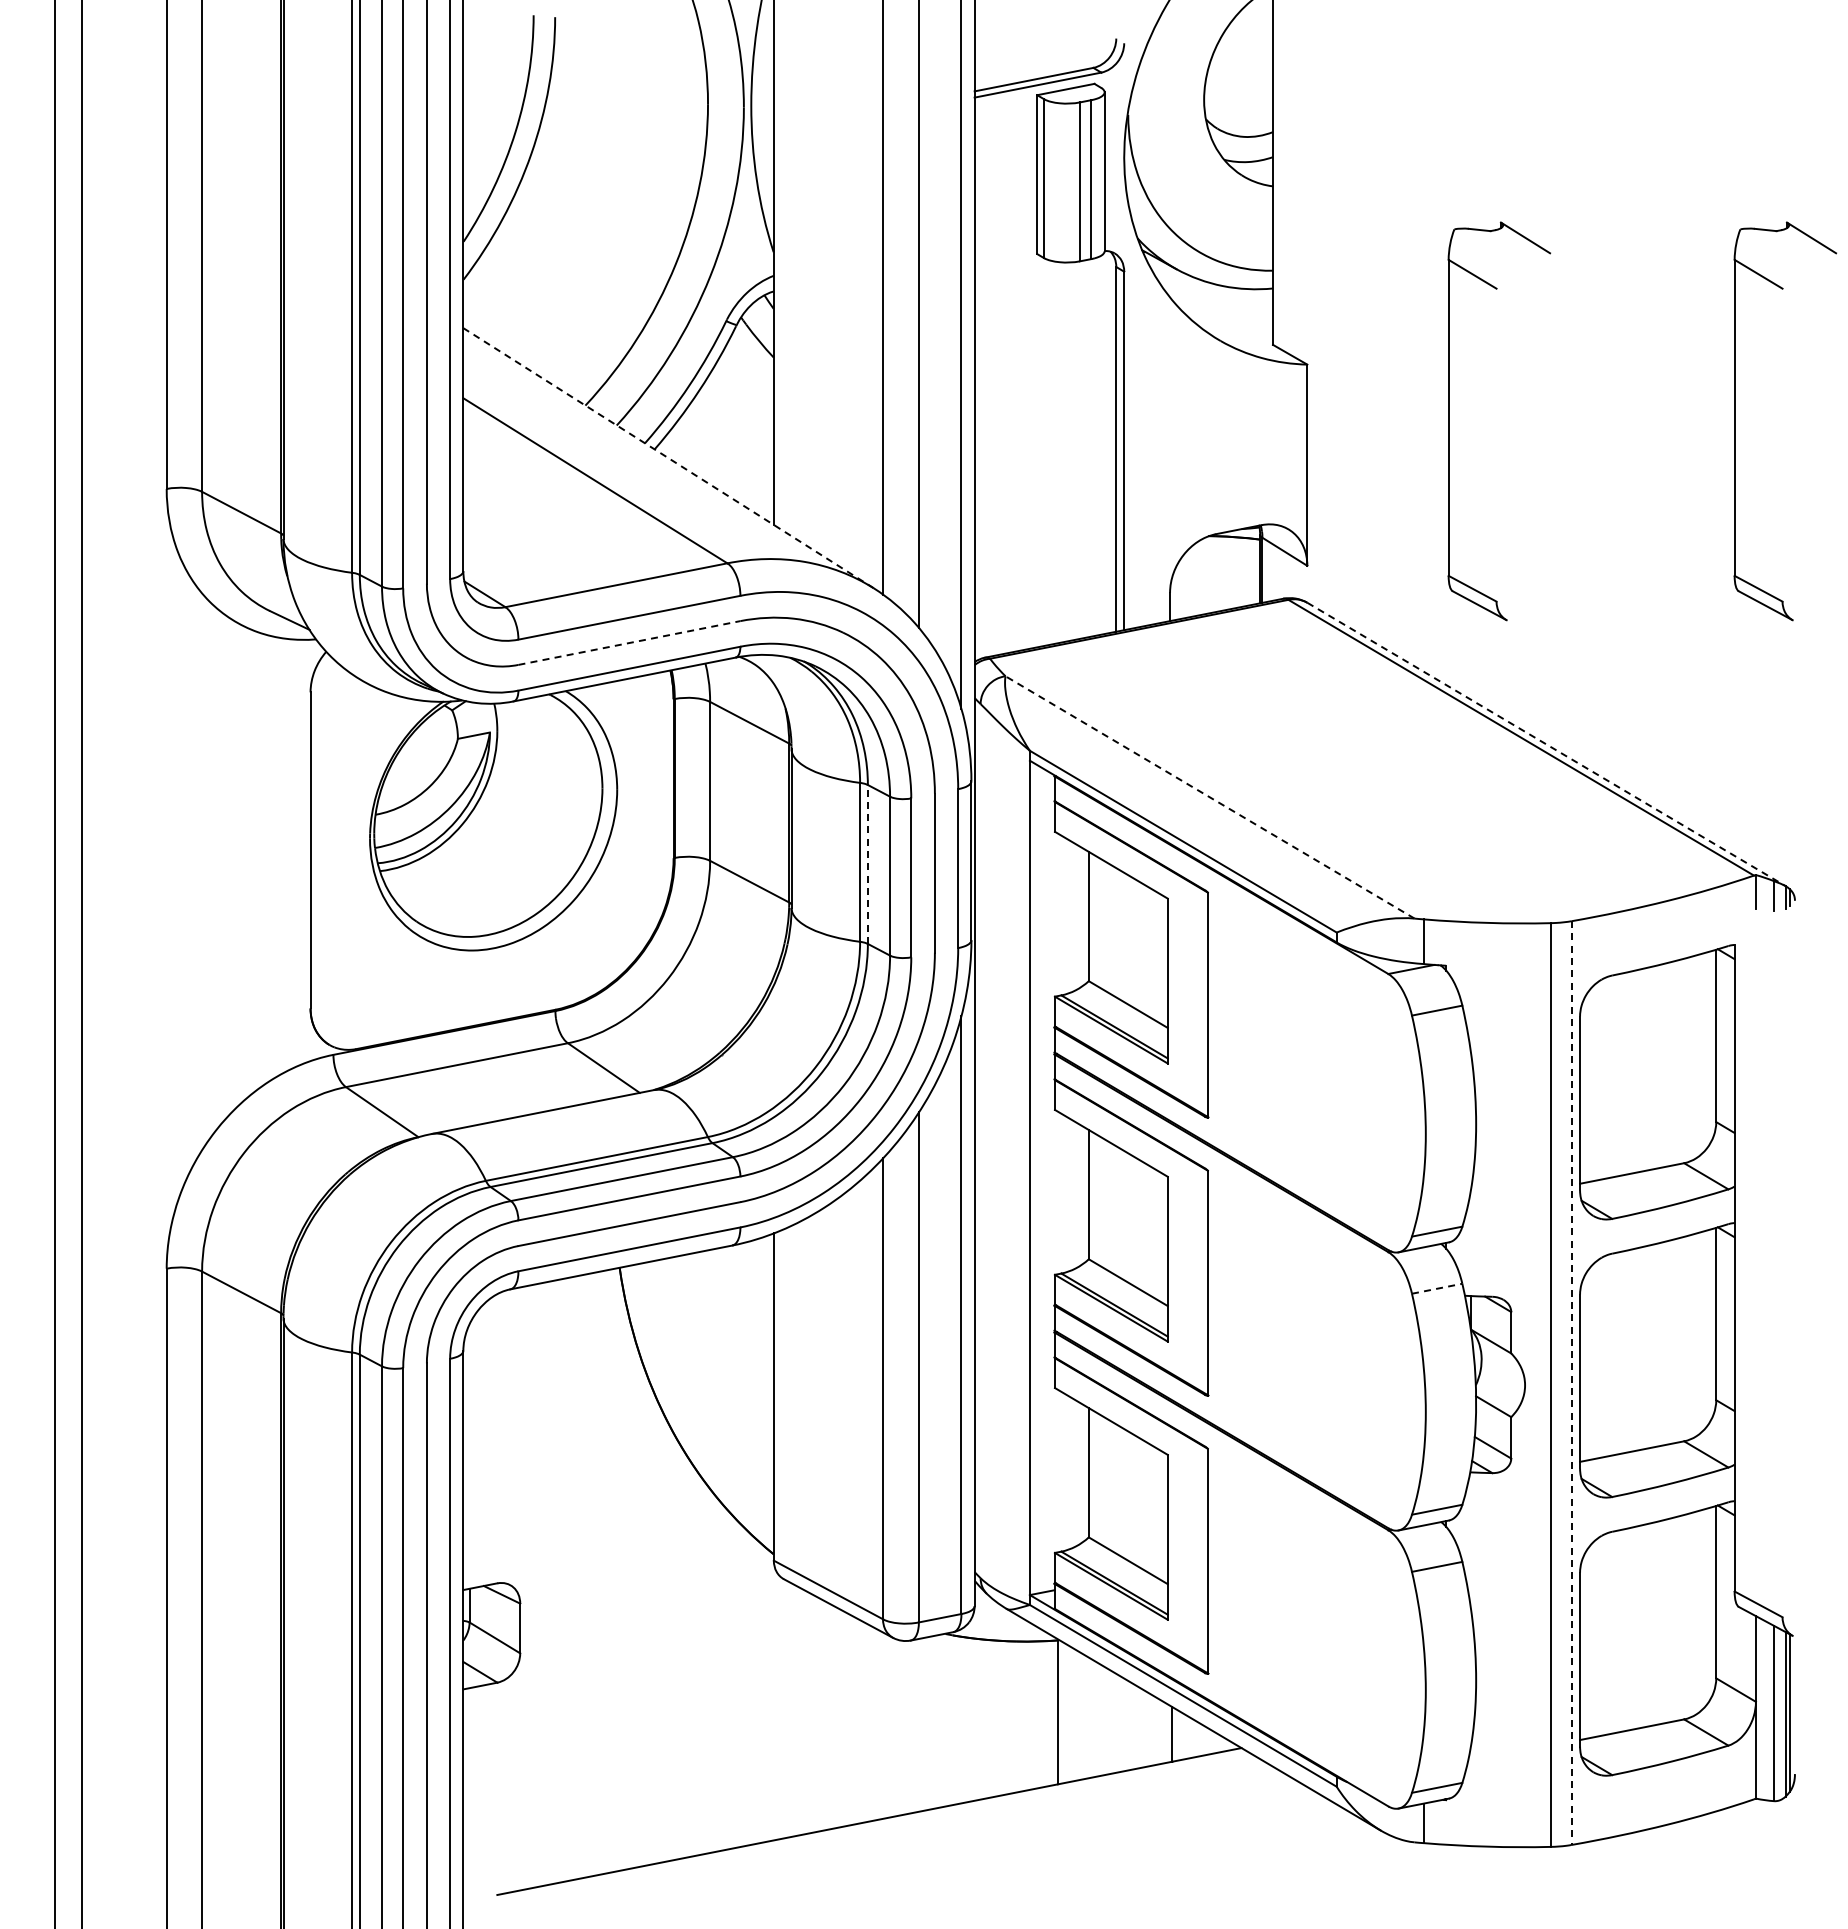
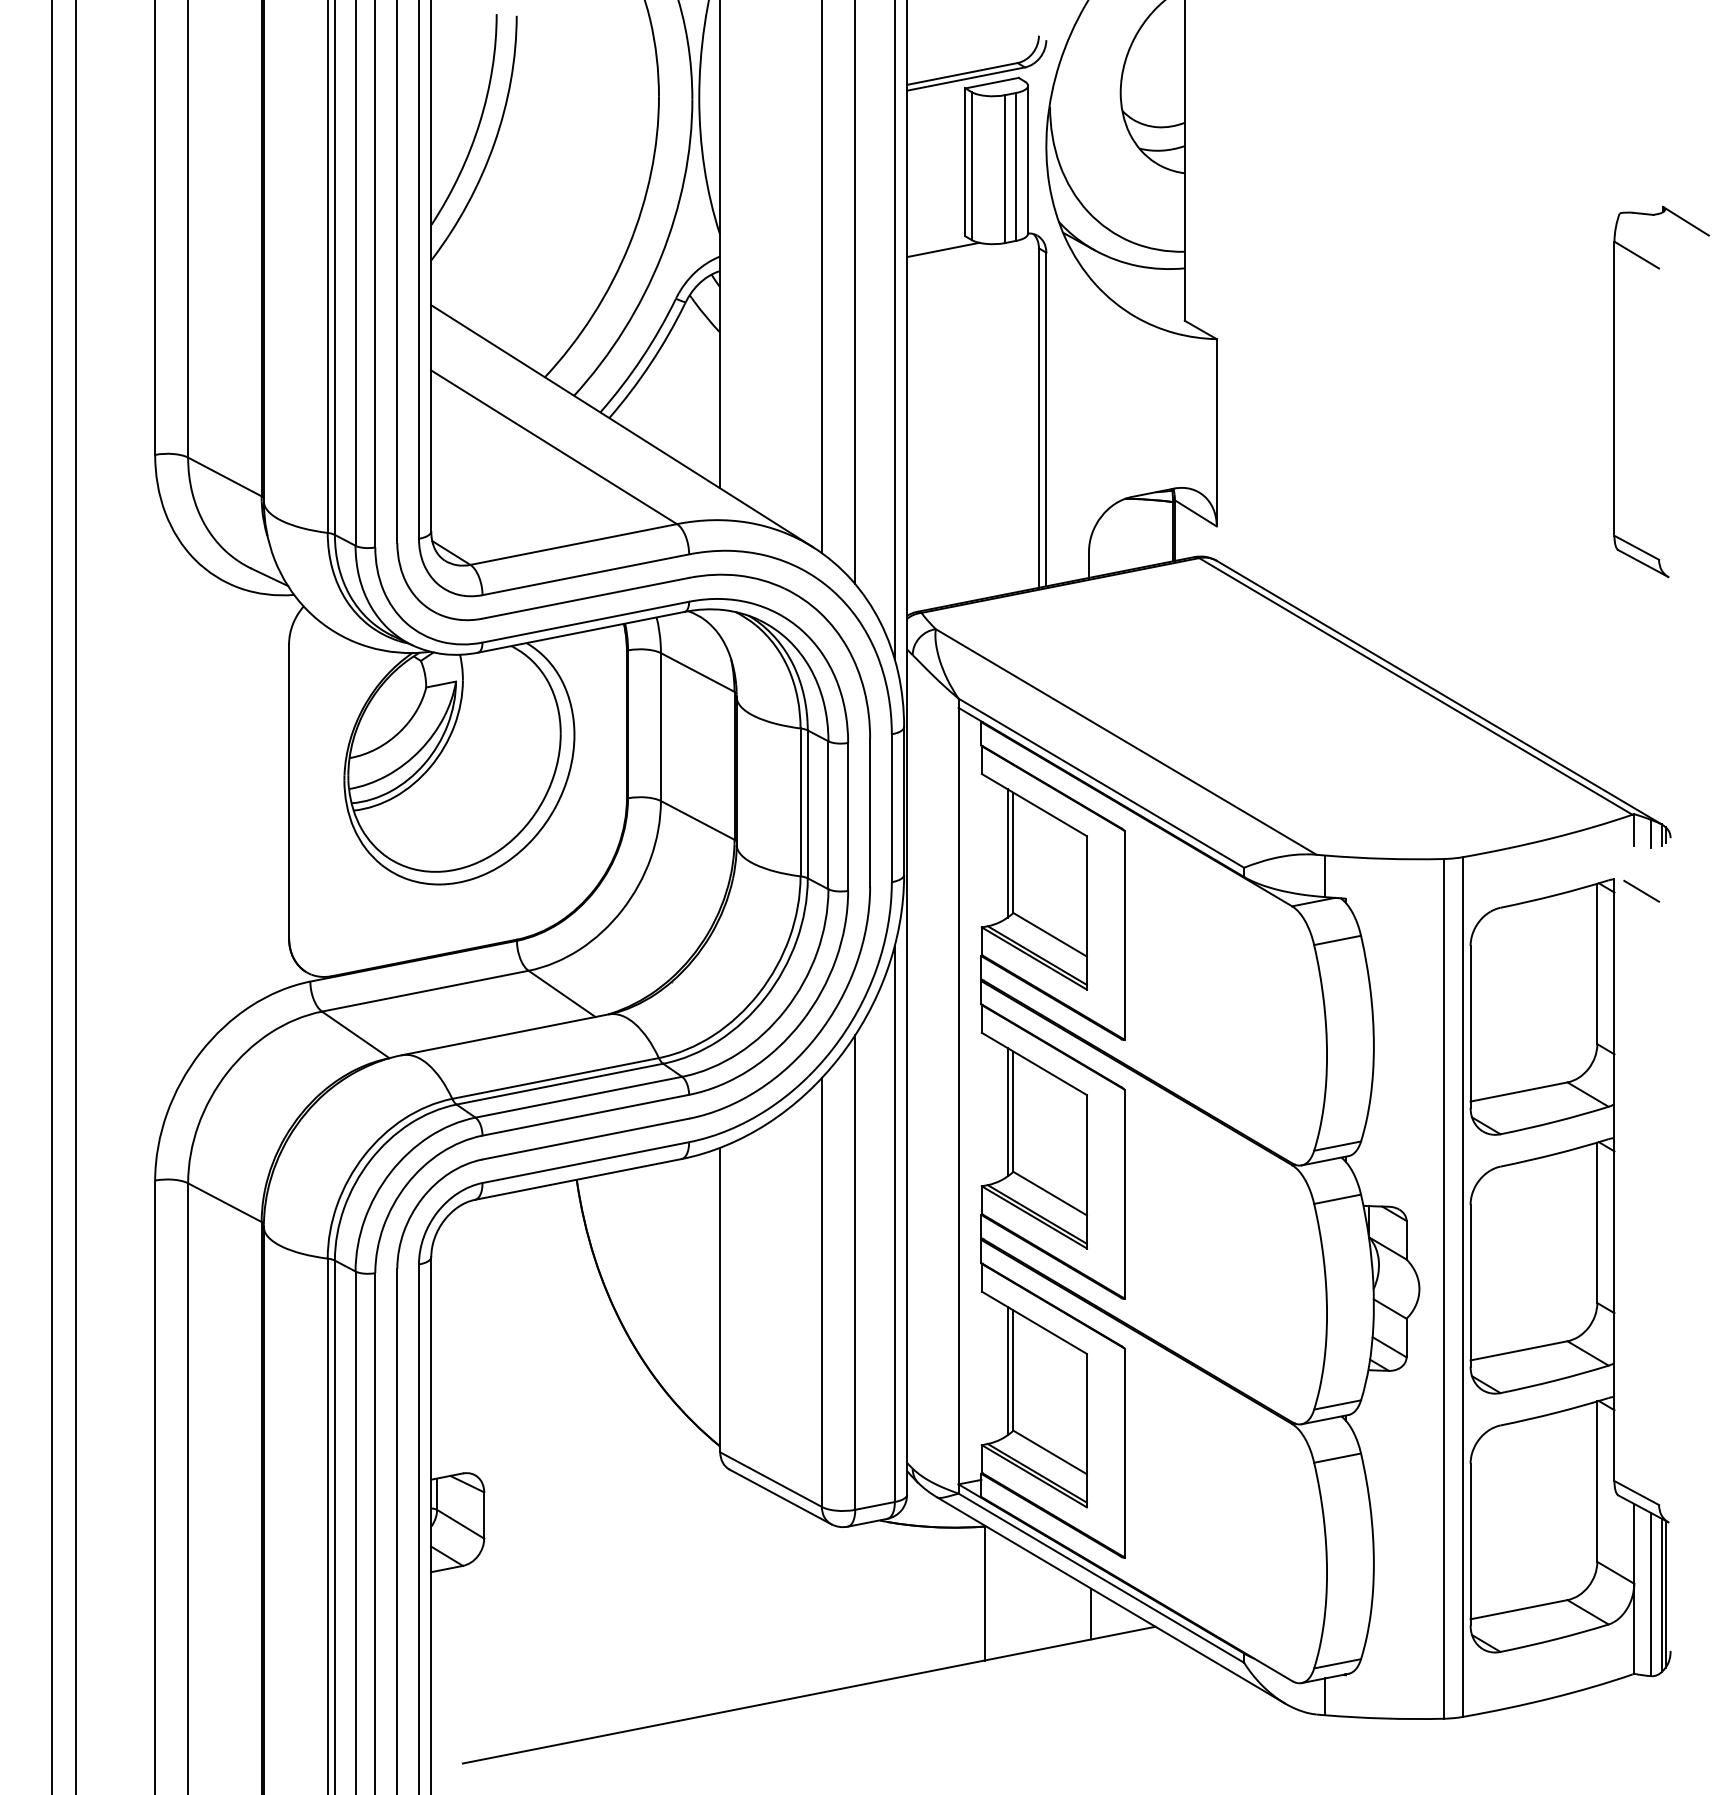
line: (1013, 268) -> (943, 249), added
part: (1449, 421) -> (1349, 392), removed
line: (668, 458) -> (622, 426), dashed -> solid
line: (629, 642) -> (585, 597), dashed -> solid
line: (1546, 744) -> (1439, 692), dashed -> solid
line: (1210, 797) -> (1126, 742), dashed -> solid
line: (867, 863) -> (807, 803), dashed -> solid
line: (1082, 917) -> (1007, 853), added
line: (1763, 957) -> (1641, 890), added
line: (1082, 1195) -> (1007, 1112), added
line: (1437, 1288) -> (1337, 1199), dashed -> solid
line: (1571, 1383) -> (1462, 1287), dashed -> solid
line: (1082, 1473) -> (1007, 1371), added

